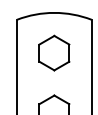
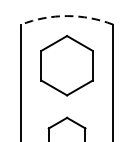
arc: (54, 12) -> (67, 15), solid -> dashed
part: (54, 52) -> (67, 64), size x1.4

